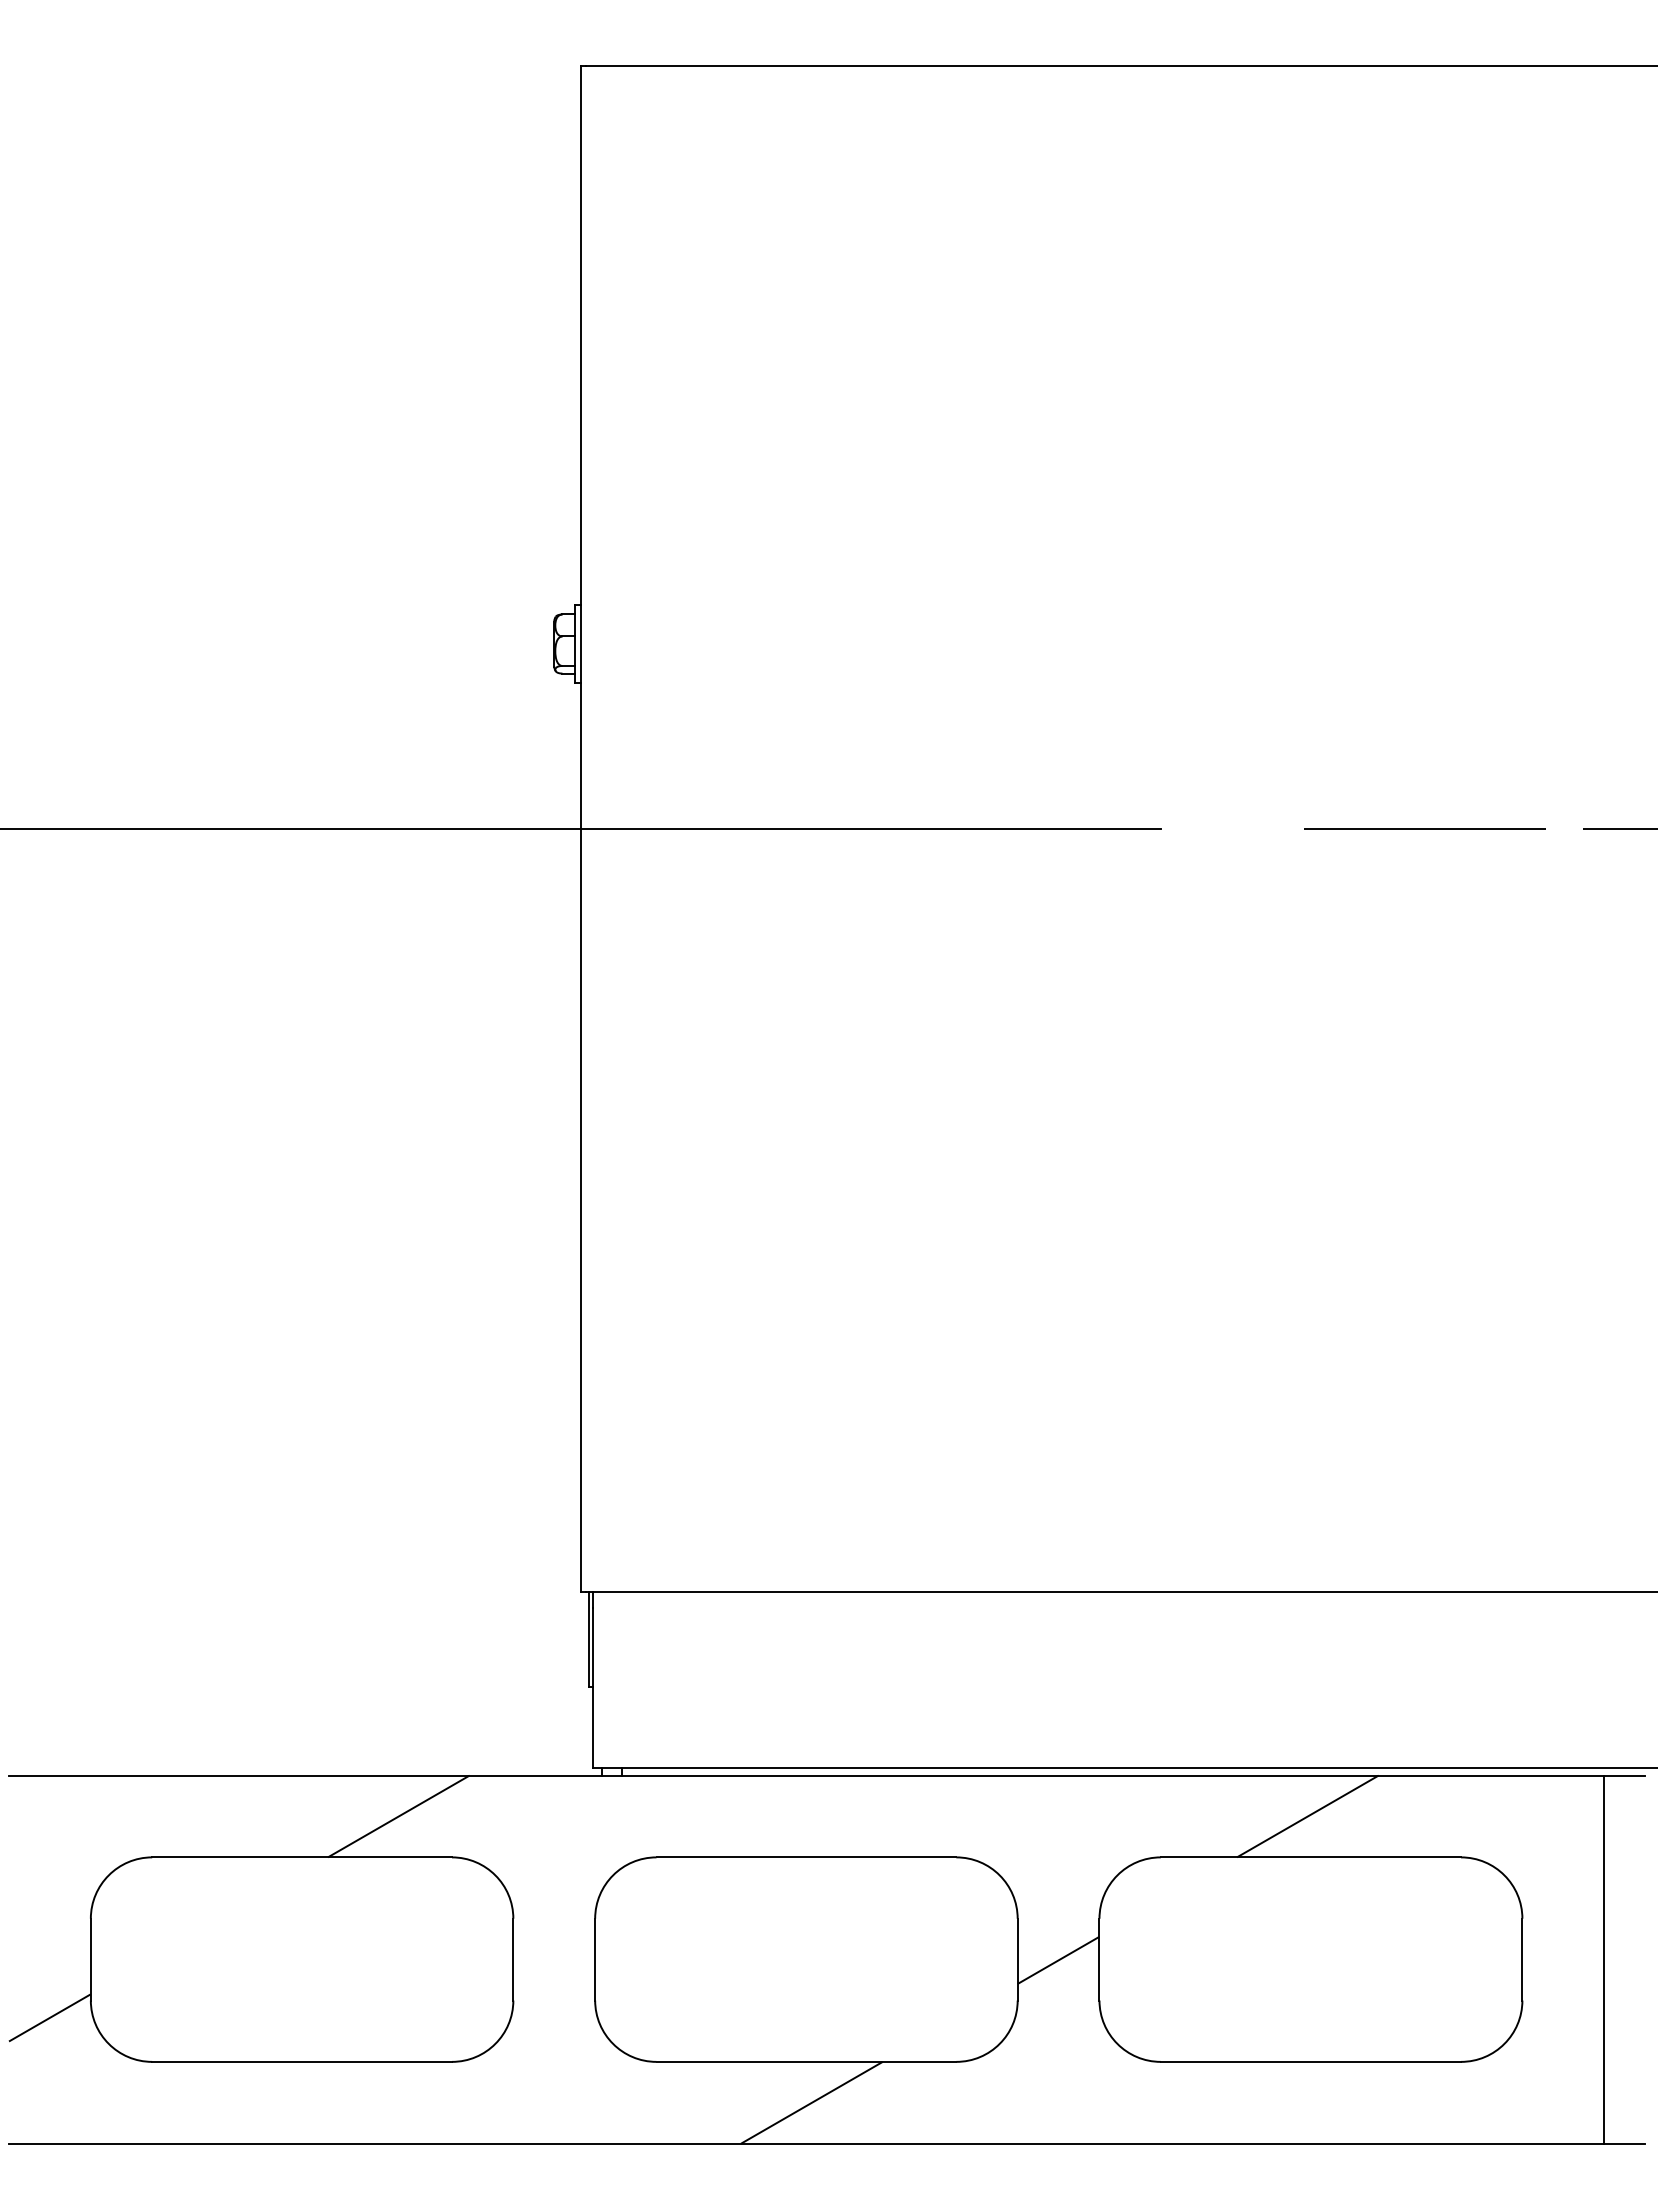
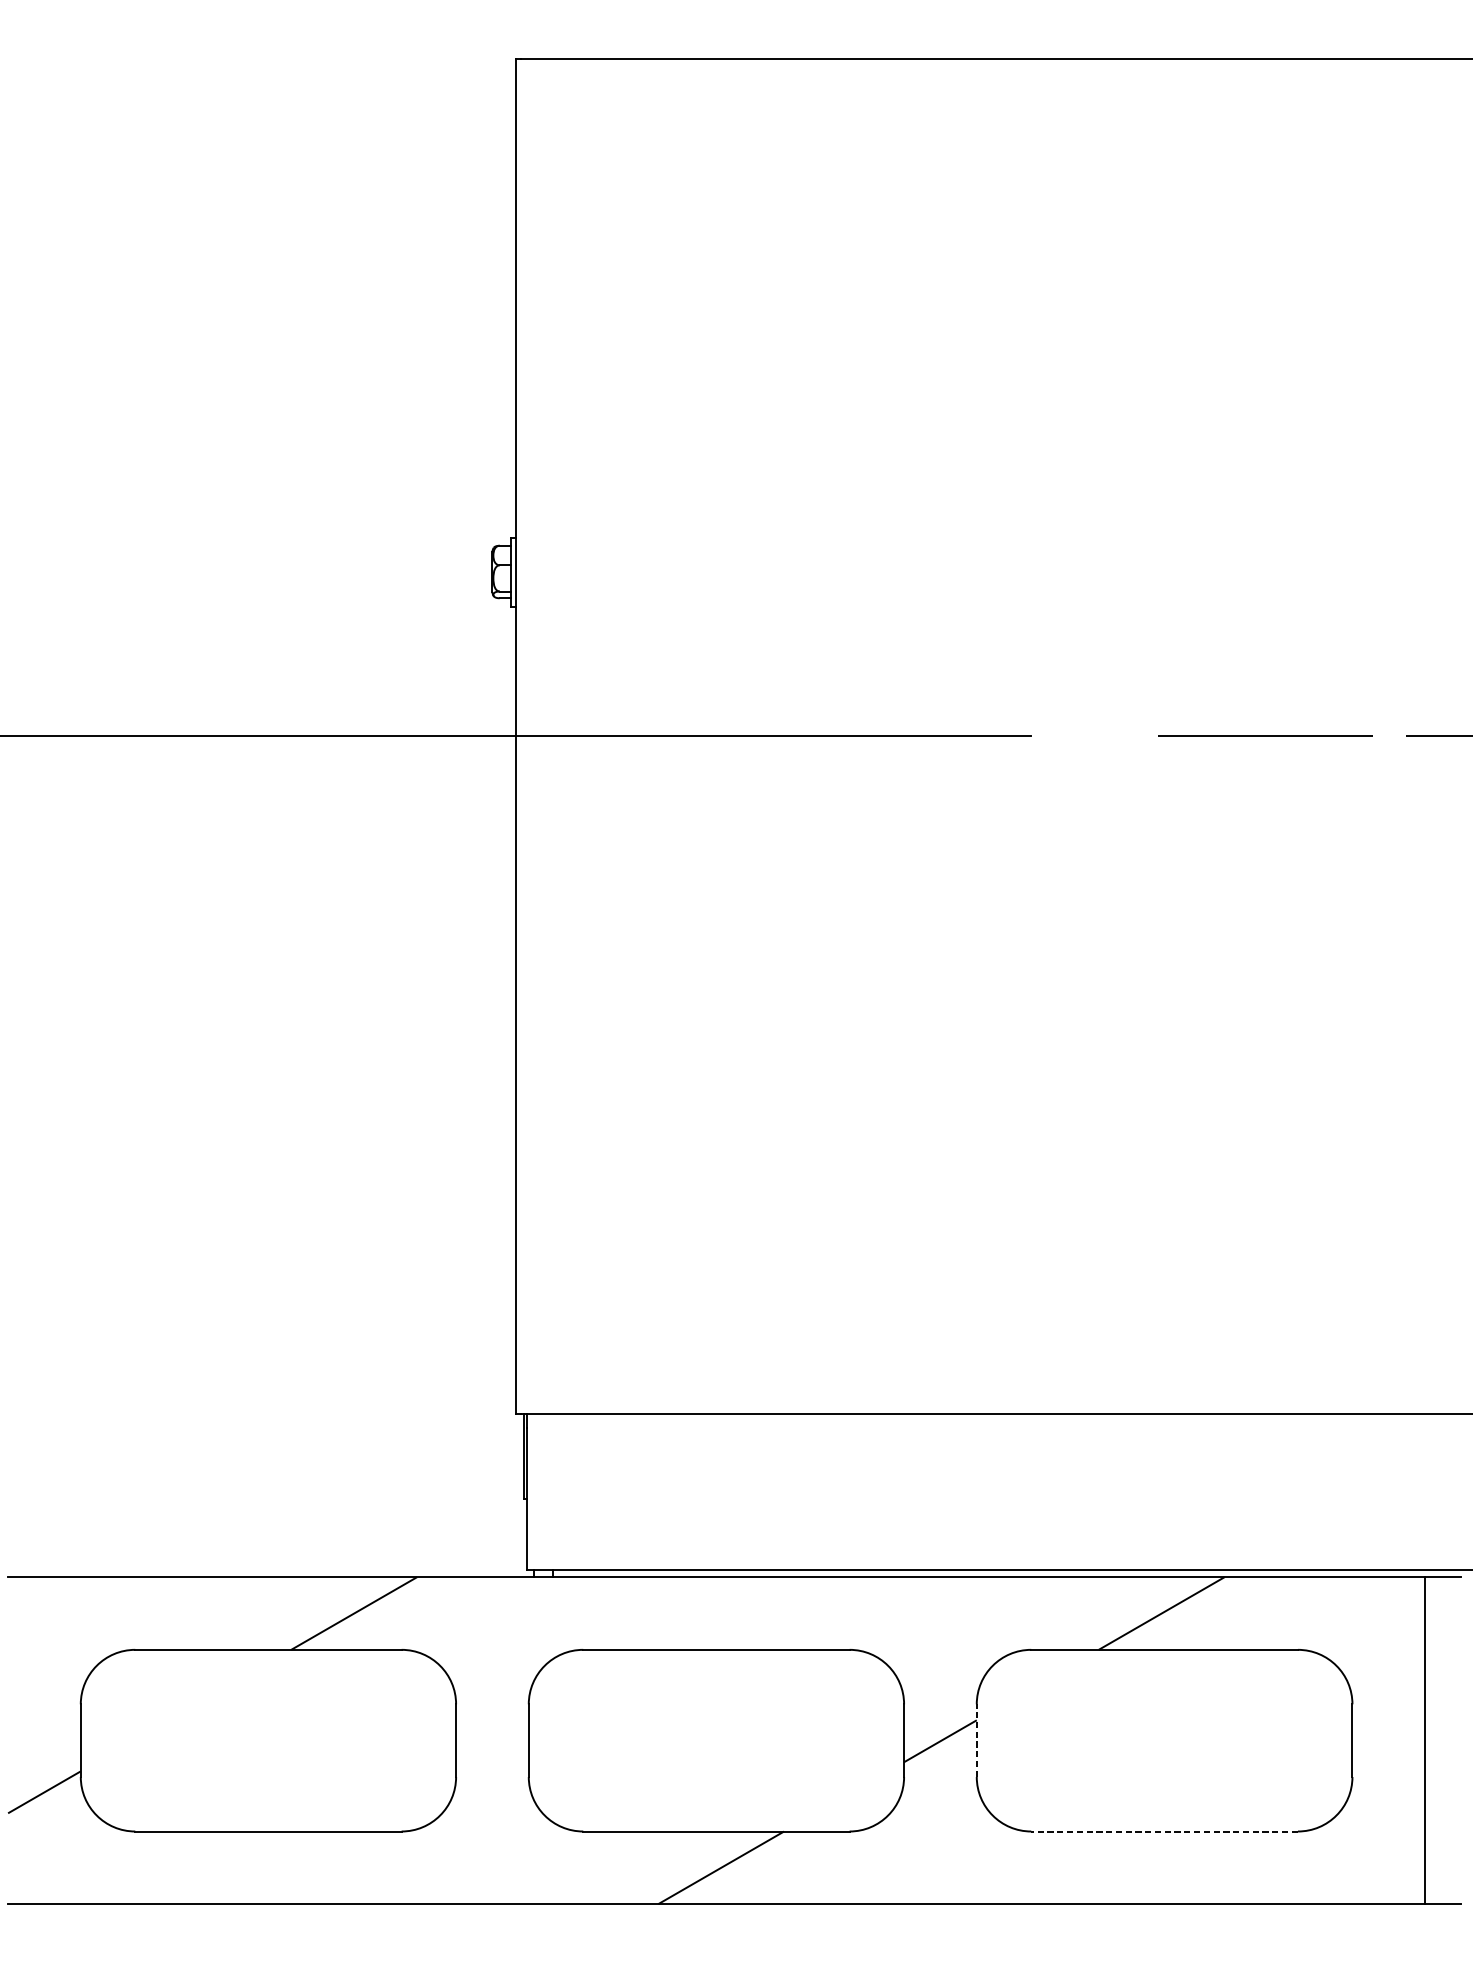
line: (1099, 1959) -> (976, 1740), solid -> dashed
line: (1310, 2061) -> (1164, 1831), solid -> dashed

